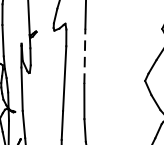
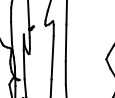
line: (85, 55) -> (66, 42), dashed -> solid

